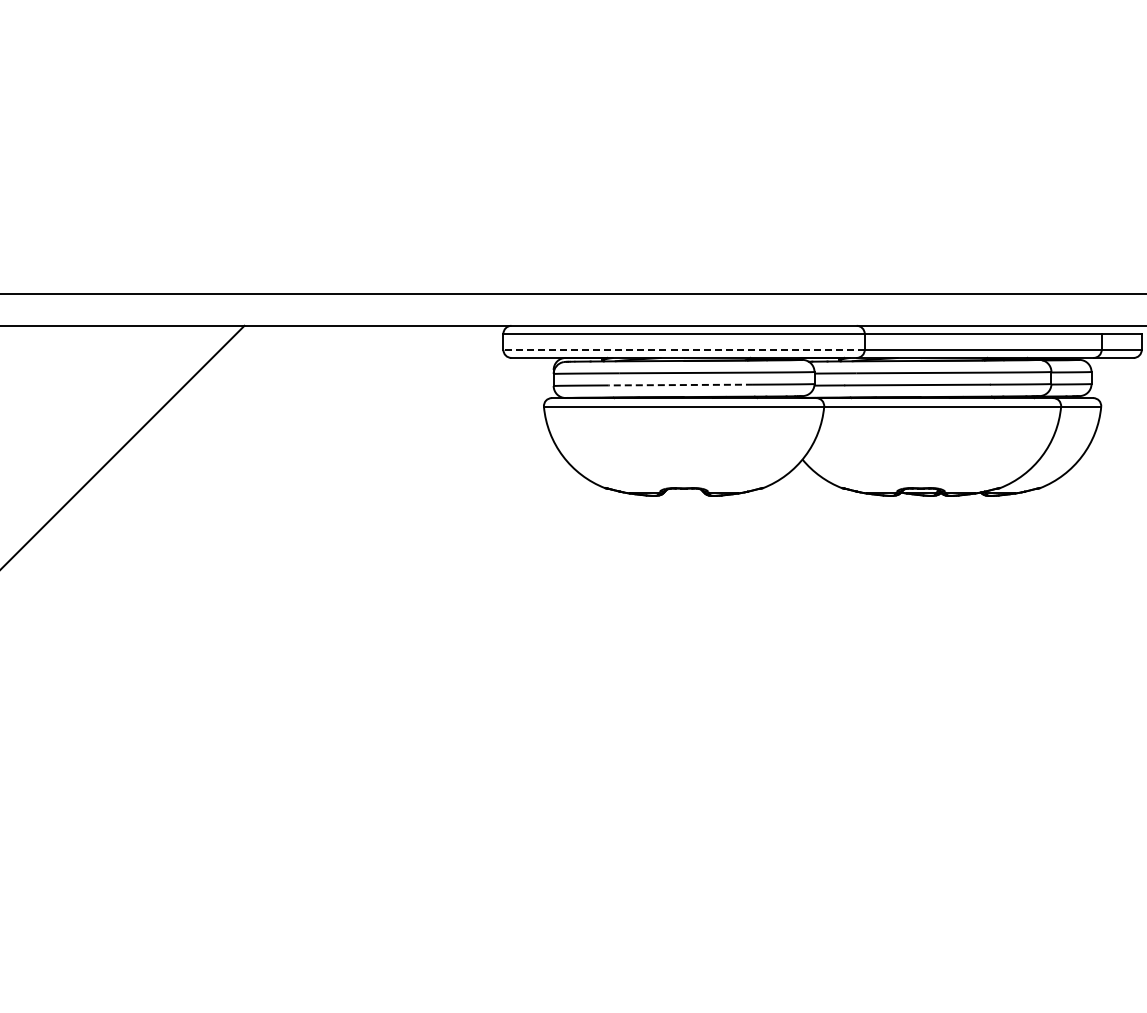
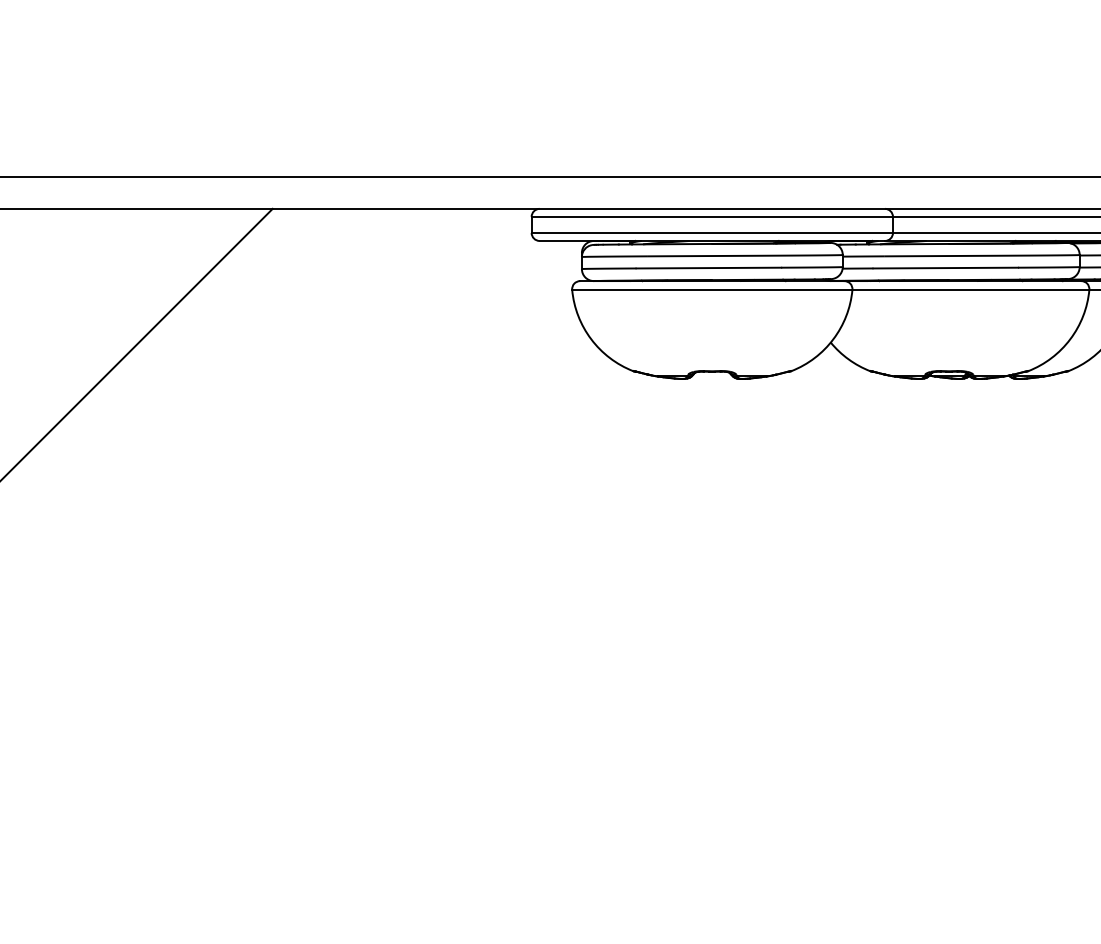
line: (684, 349) -> (712, 232), dashed -> solid
line: (680, 385) -> (708, 268), dashed -> solid

